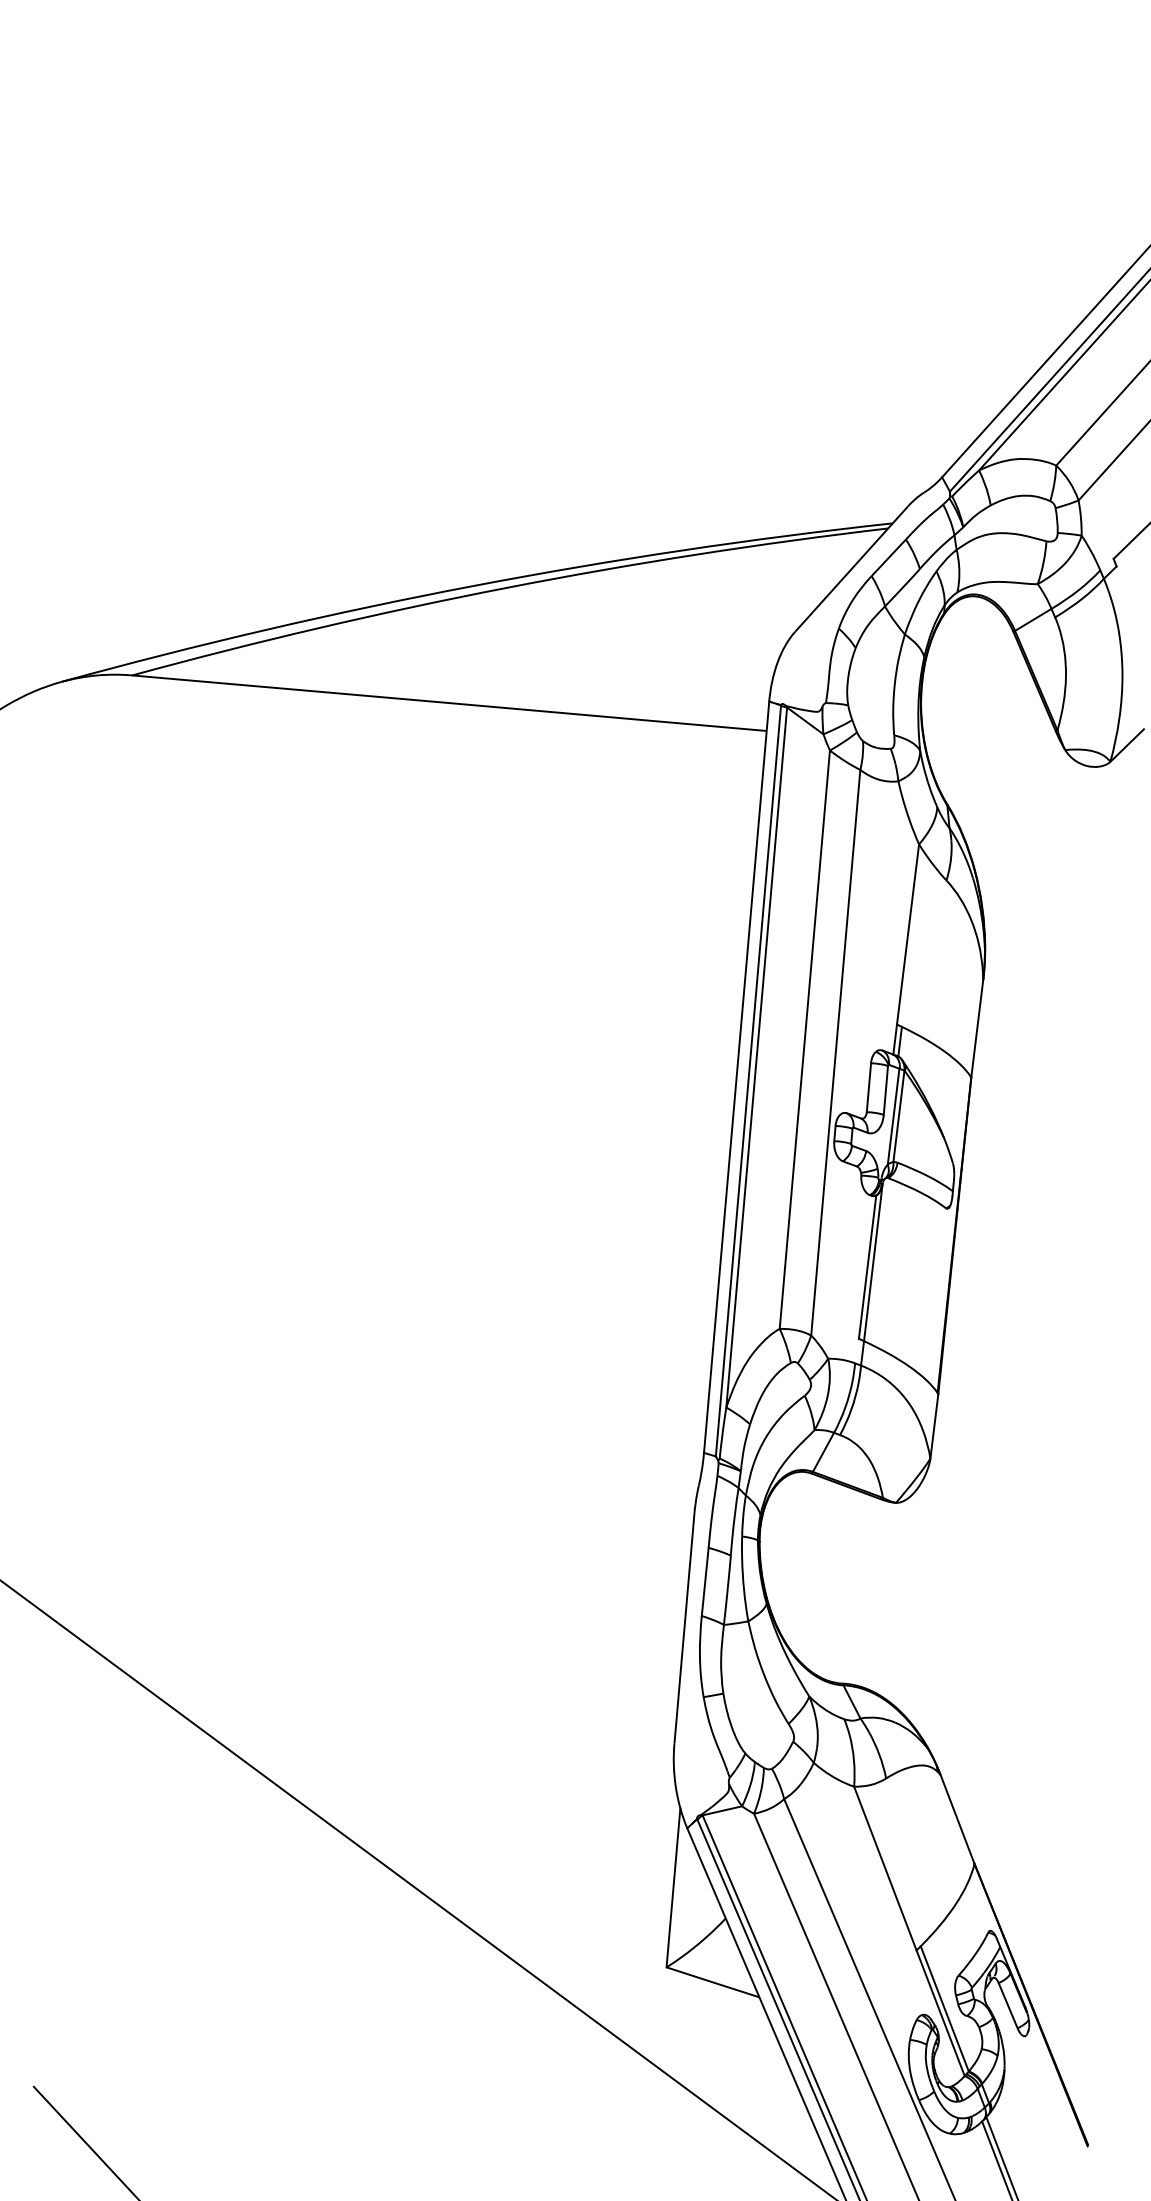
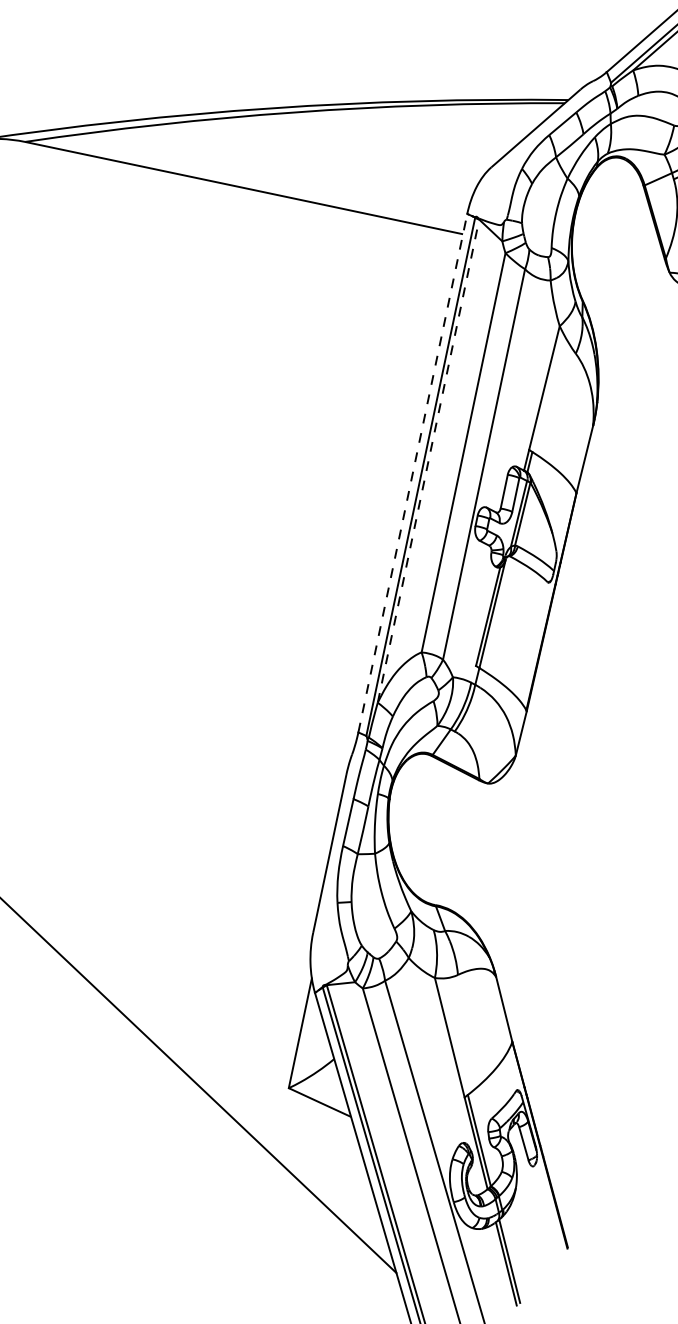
line: (756, 1057) -> (428, 461), solid -> dashed
line: (736, 1076) -> (412, 472), solid -> dashed

